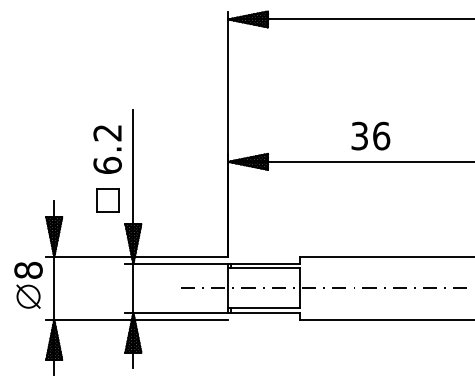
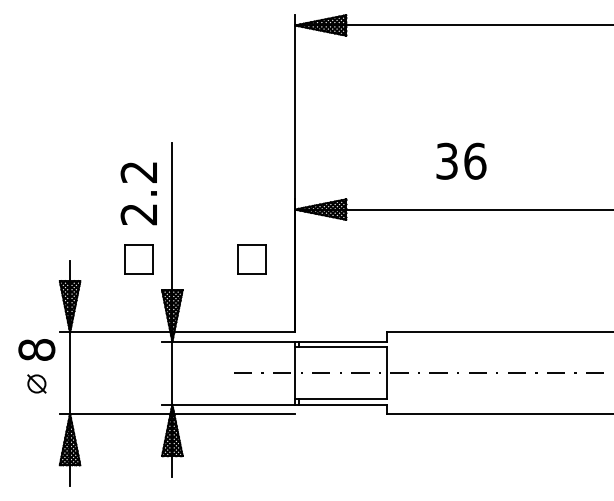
text: (370, 135) -> (461, 160), moved
text: (107, 165) -> (138, 214), 6.2 -> 2.2
part: (194, 200) -> (251, 259), added
part: (28, 296) -> (36, 383), size x0.6

